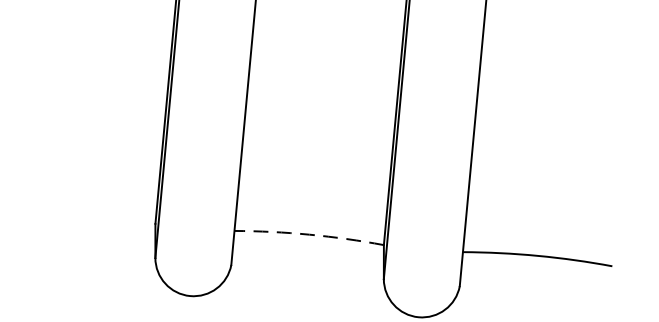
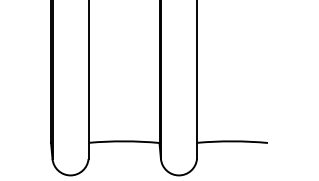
arc: (310, 235) -> (124, 141), dashed -> solid

